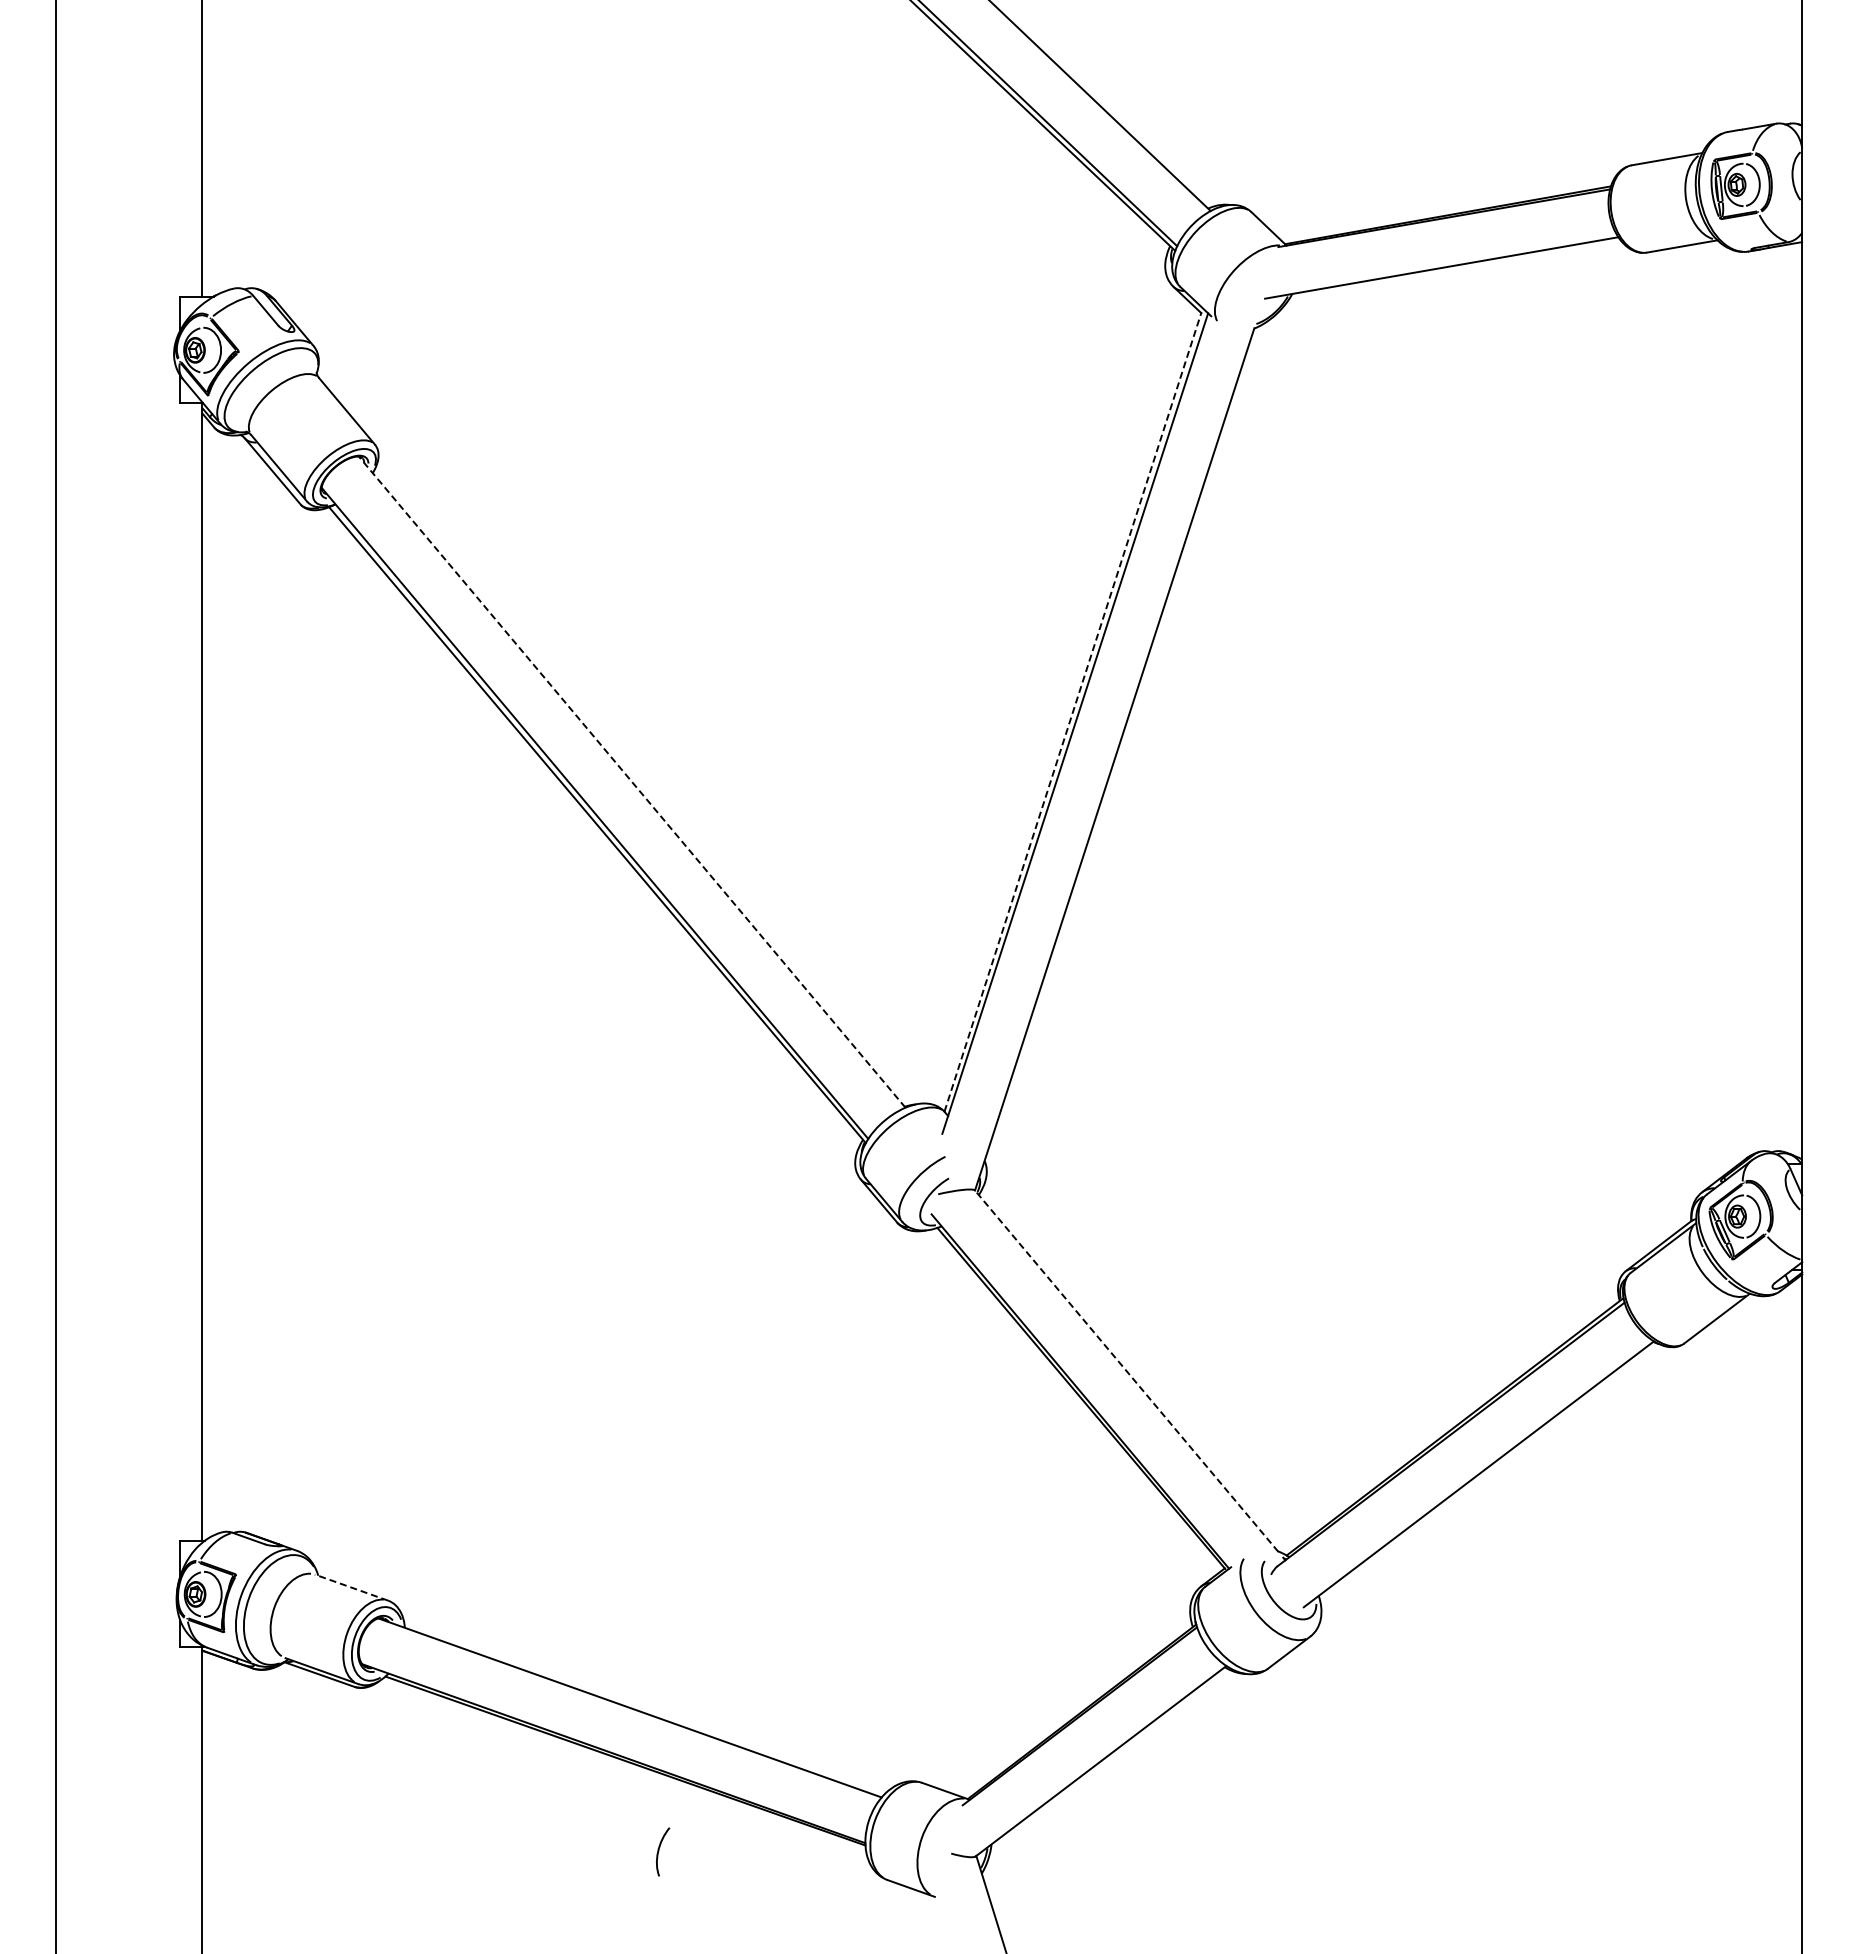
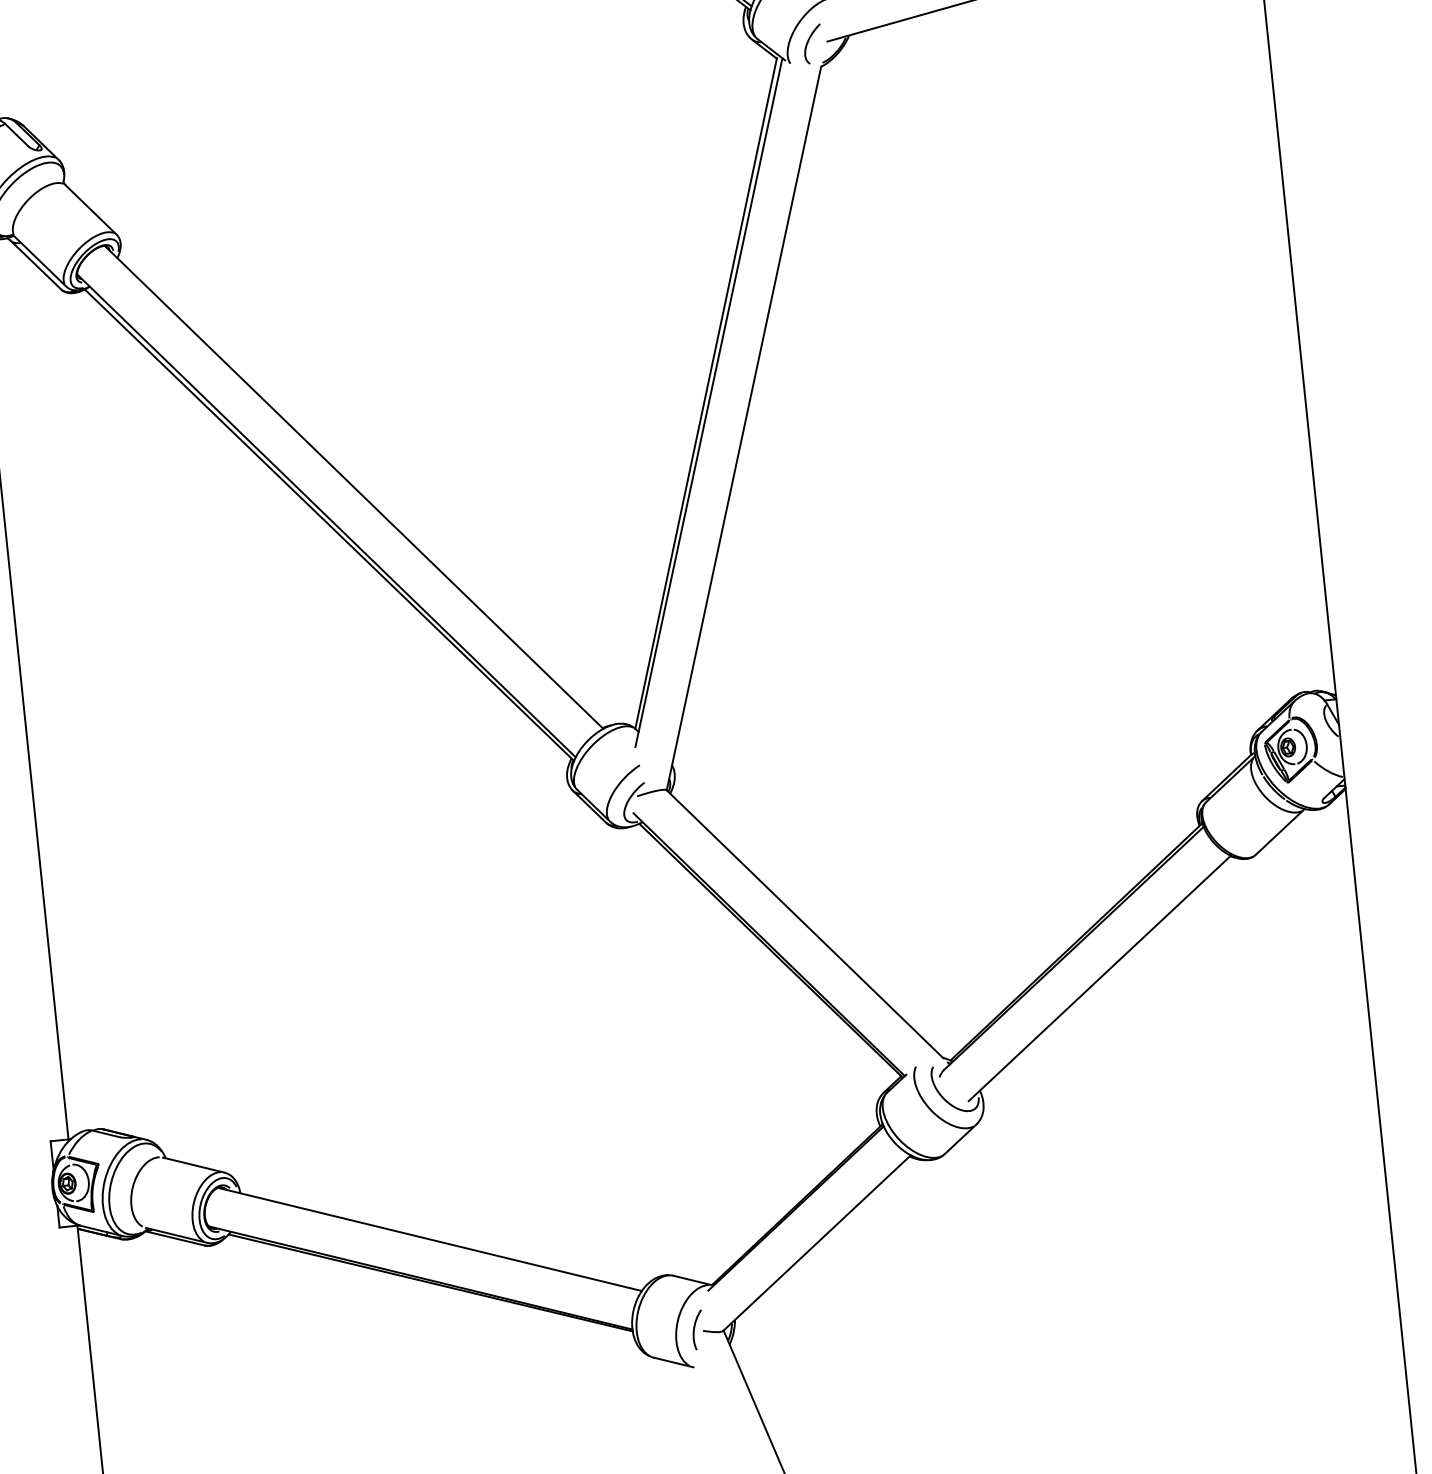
curve: (1242, 296) -> (808, 41), added
line: (1073, 712) -> (706, 393), dashed -> solid
line: (631, 781) -> (353, 486), dashed -> solid
line: (1126, 1371) -> (804, 924), dashed -> solid
line: (351, 1587) -> (193, 1165), dashed -> solid
curve: (659, 1851) -> (694, 1329), moved

